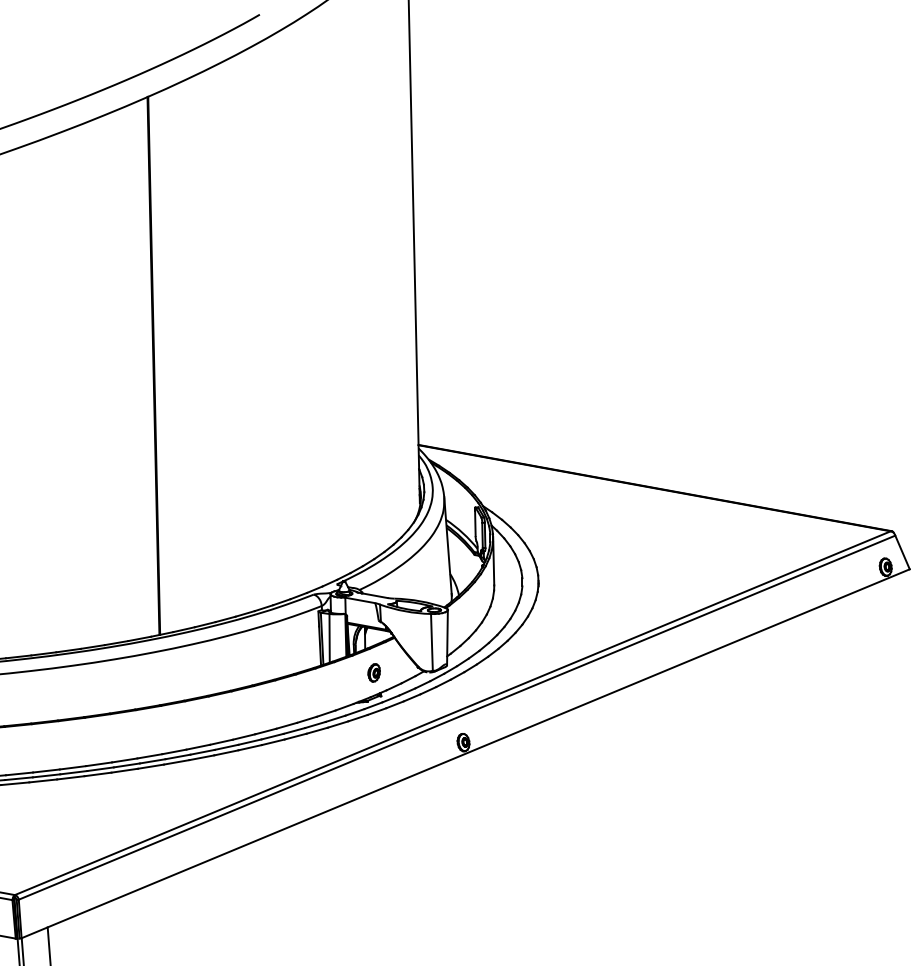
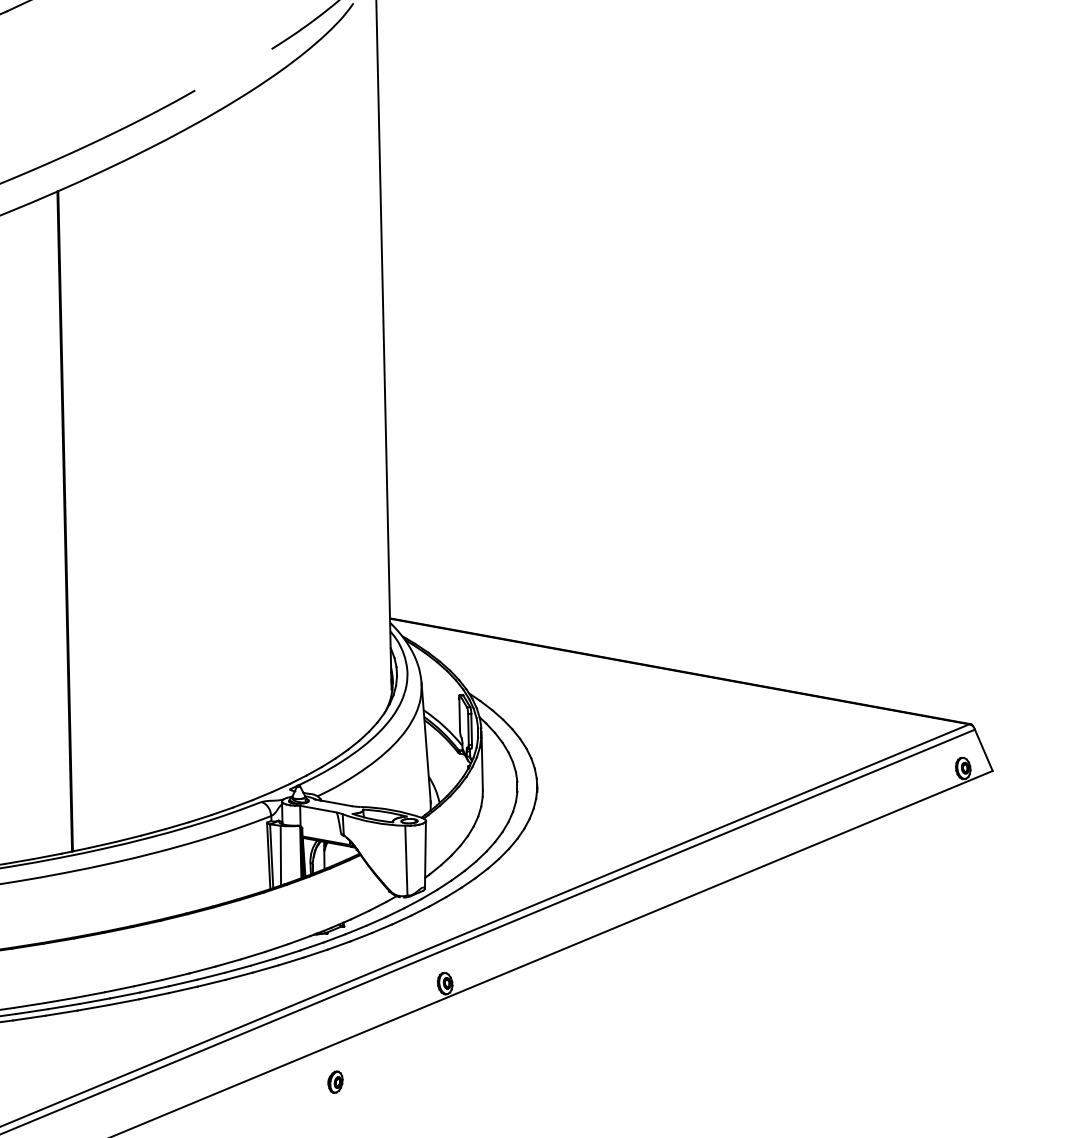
part: (373, 672) -> (334, 1081), moved

